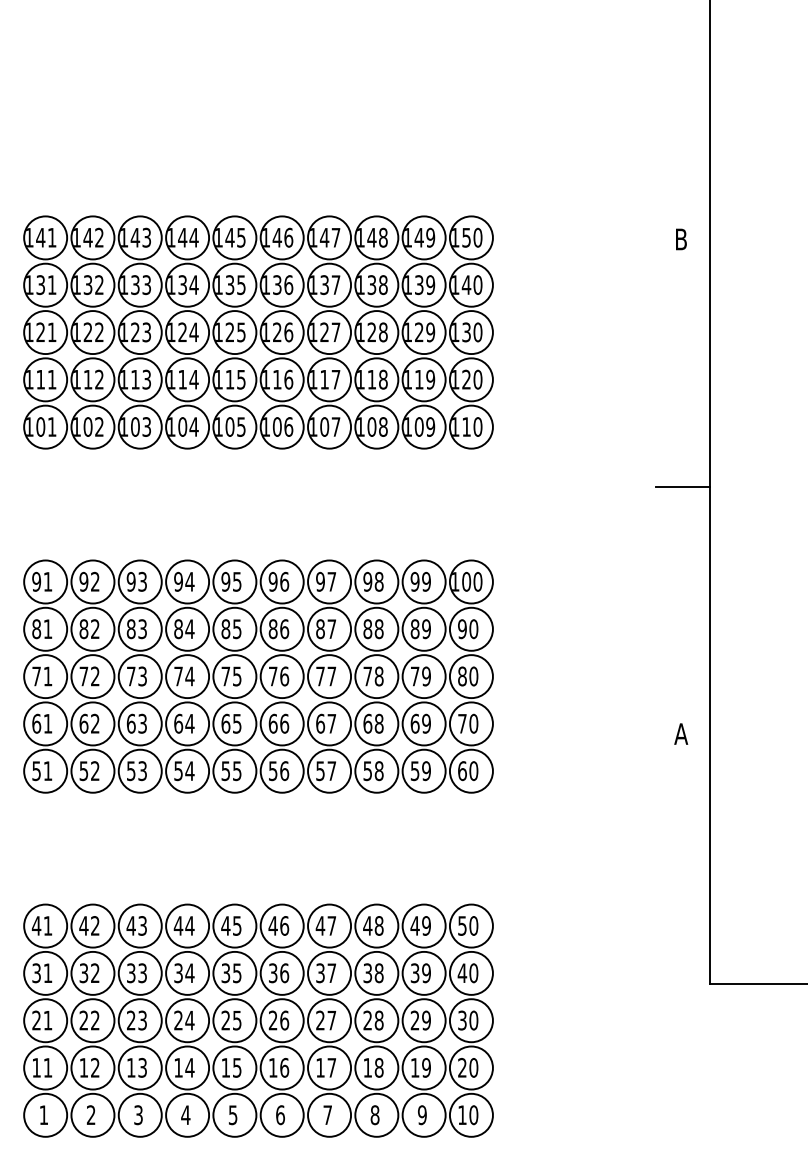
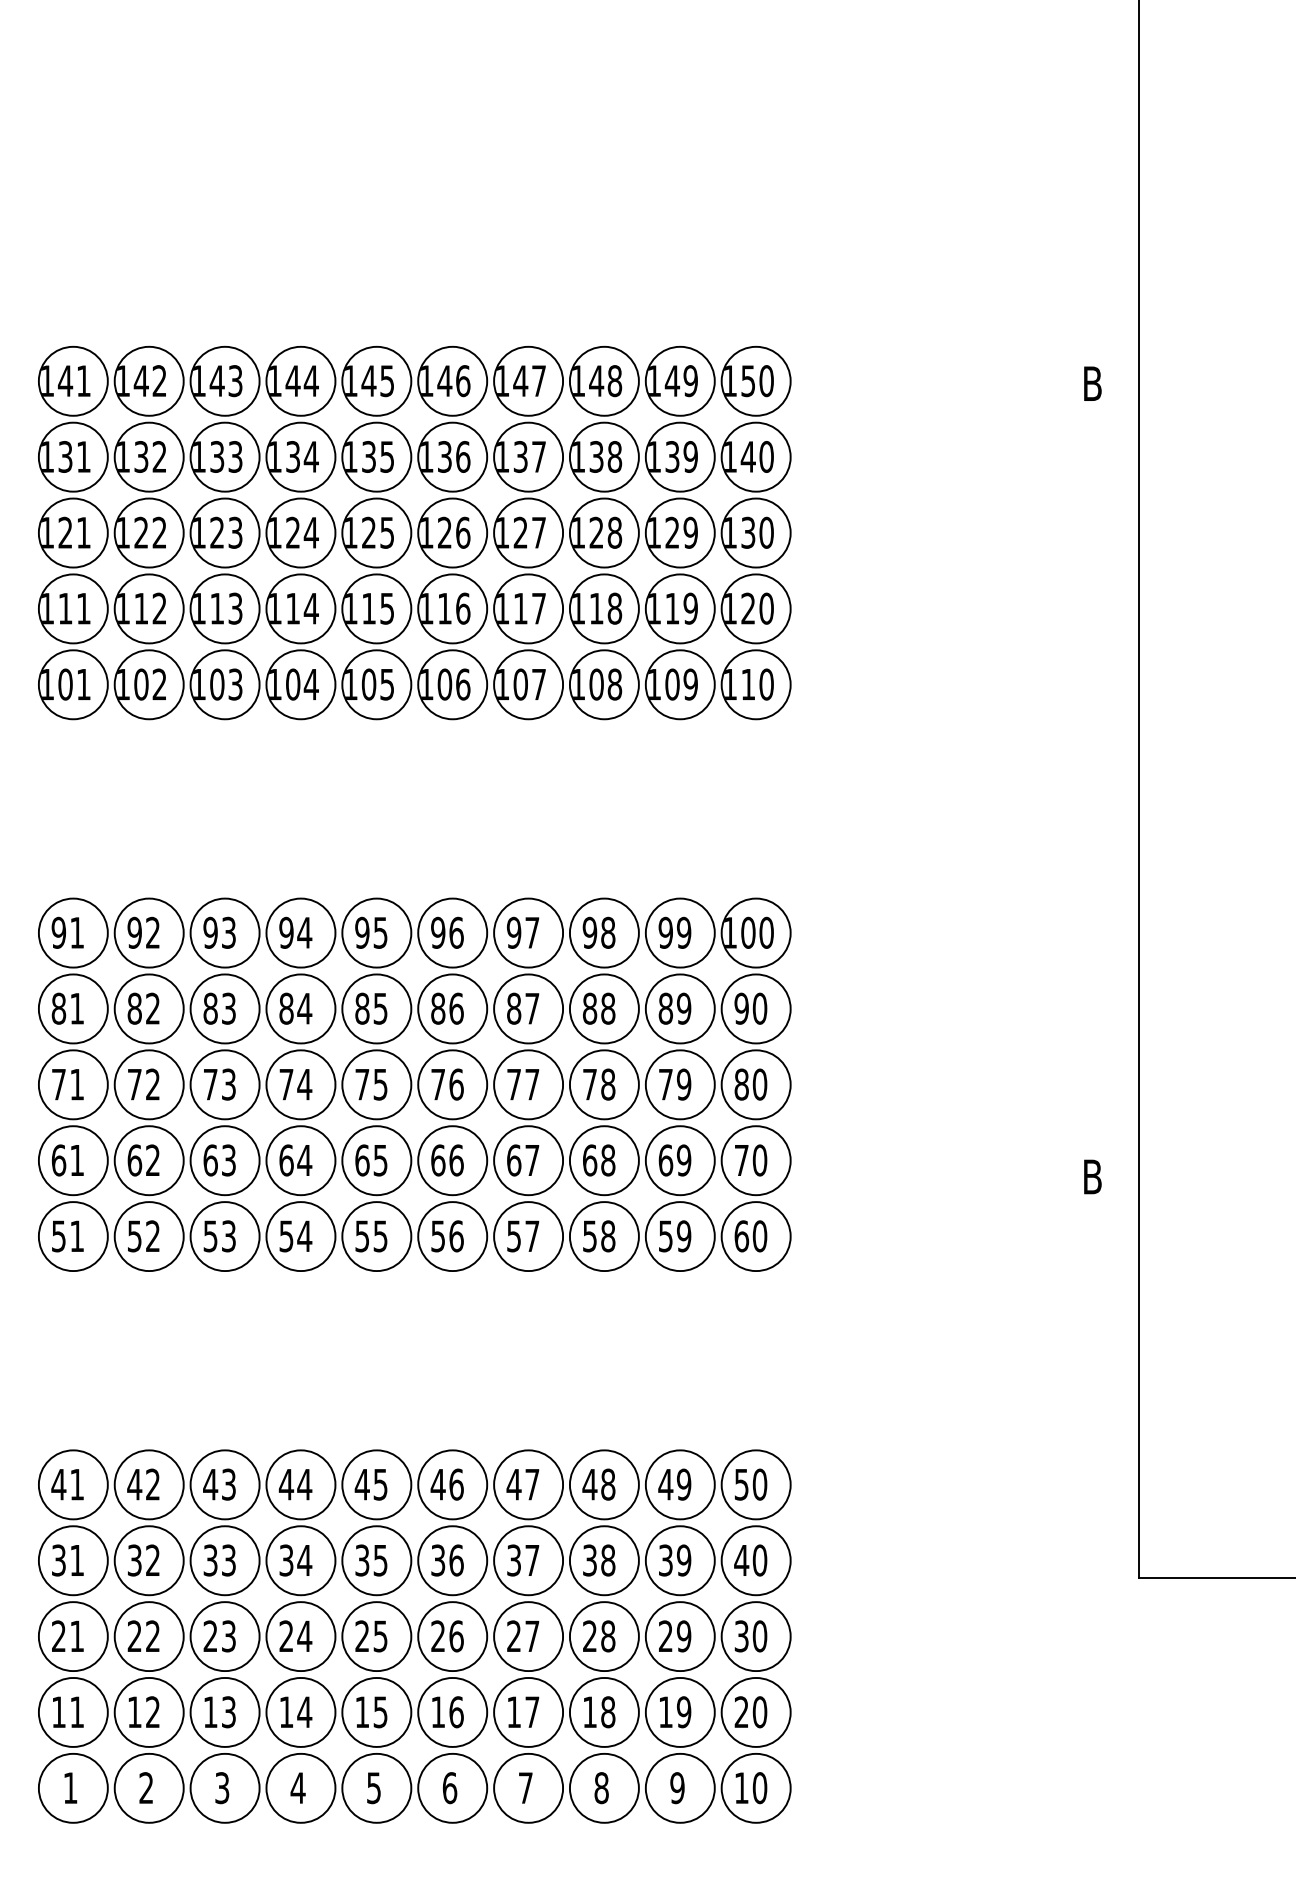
line: (682, 486) -> (1094, 779), removed
text: (681, 733) -> (1092, 1176), A -> B

